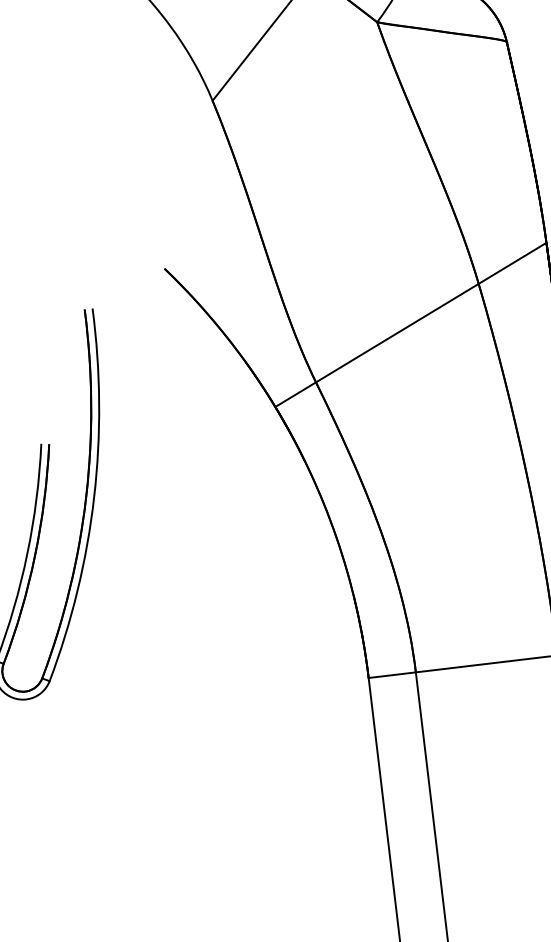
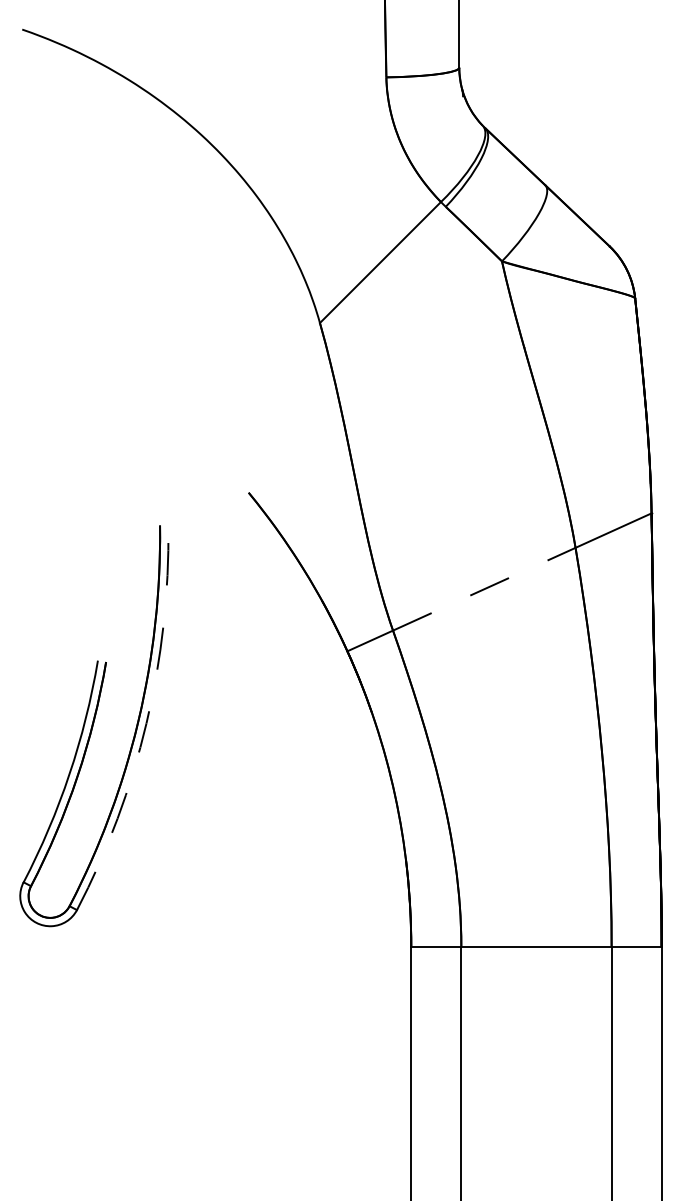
line: (397, 333) -> (484, 589), solid -> dashed
arc: (94, 497) -> (146, 723), solid -> dashed

